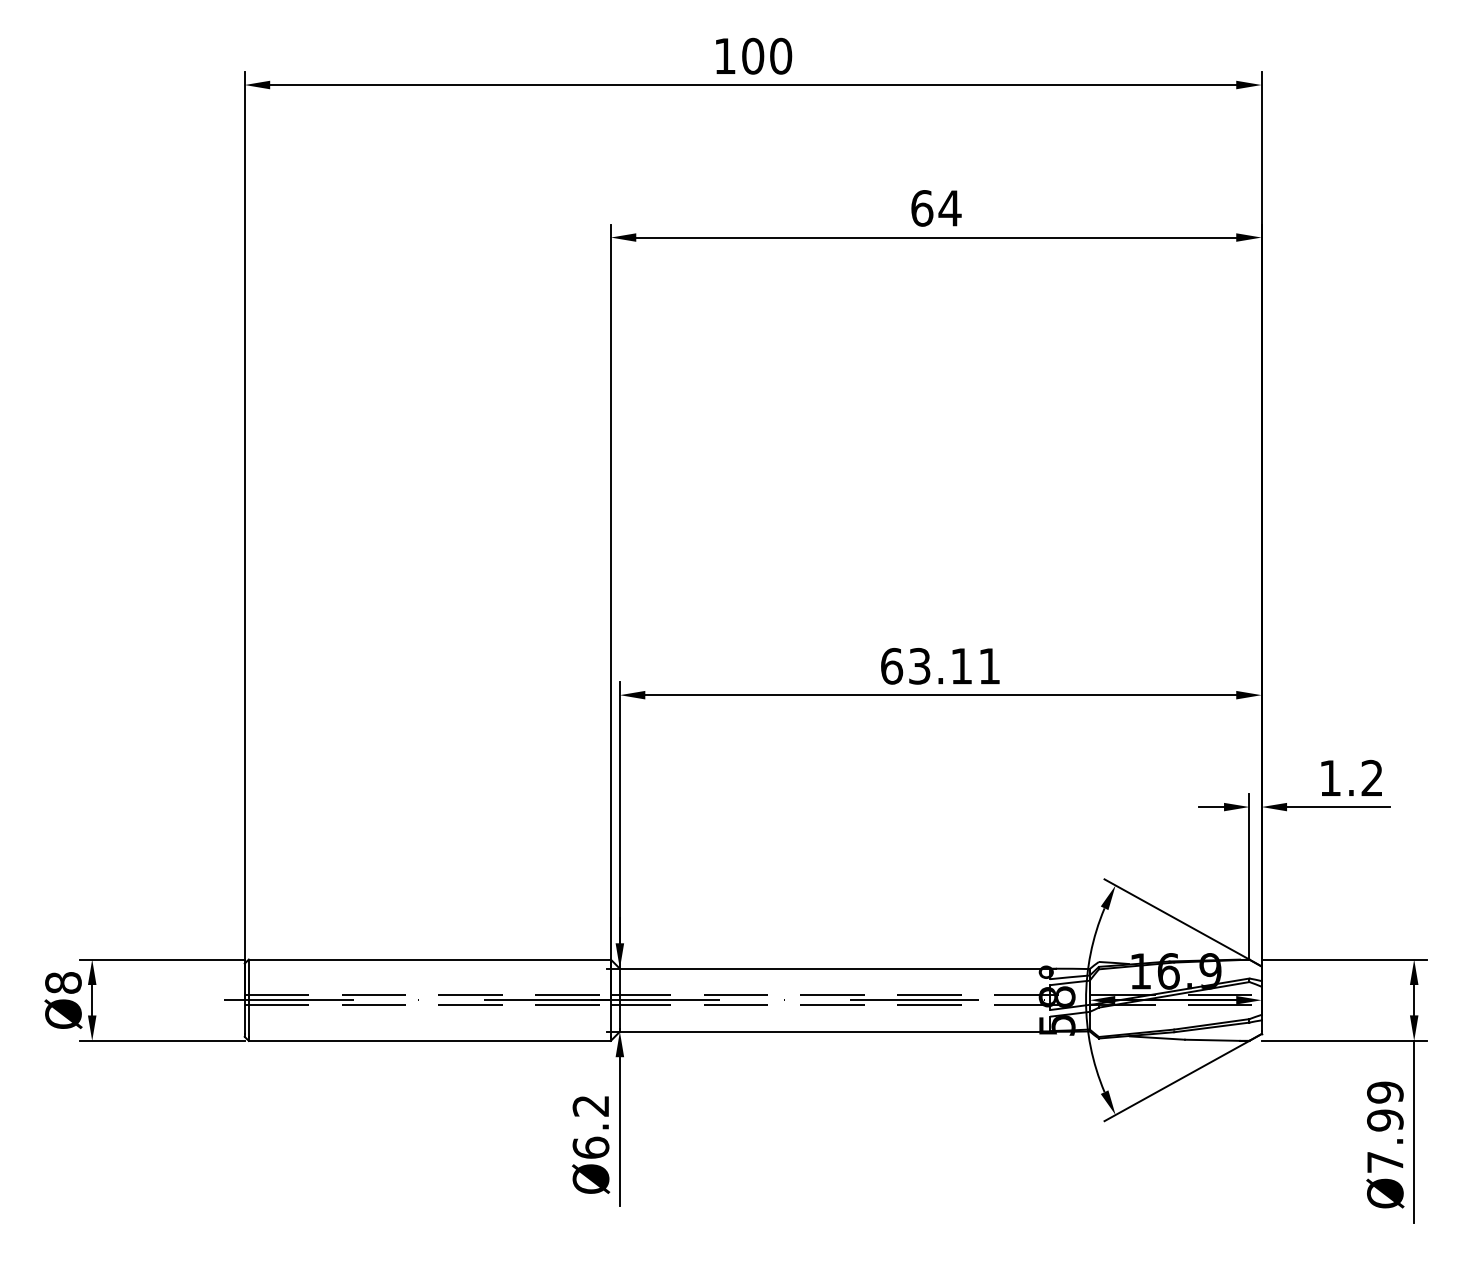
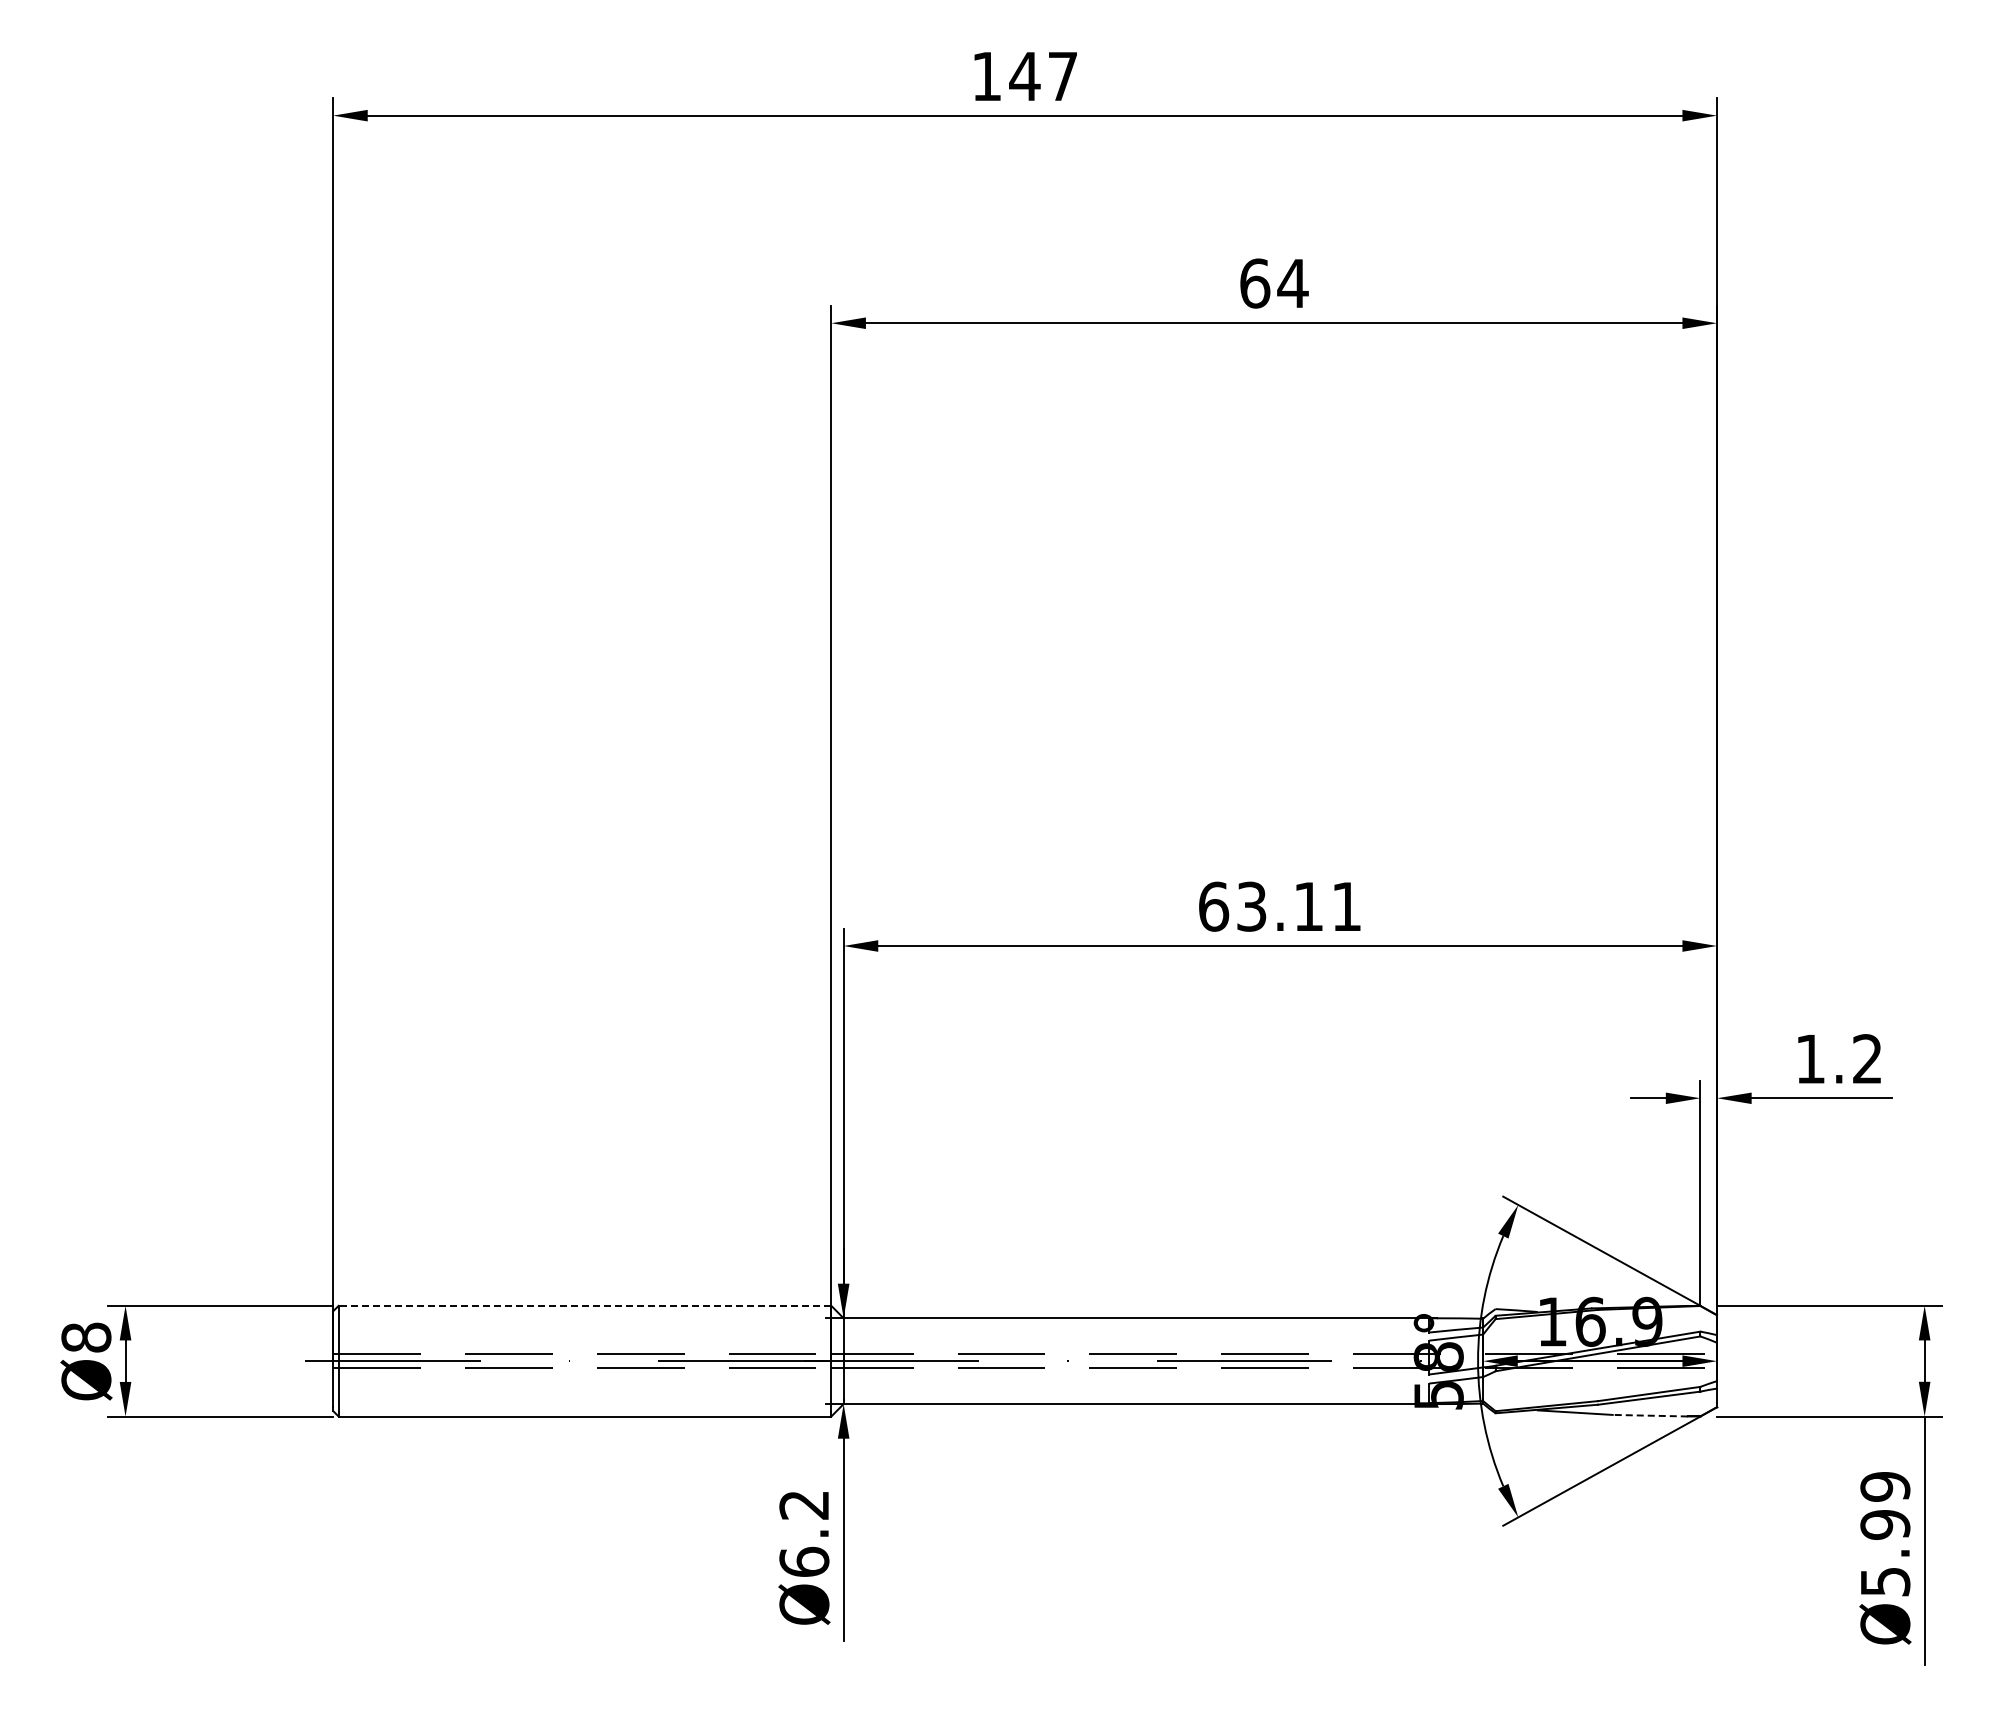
text: (766, 56) -> (1043, 76), 100 -> 147
line: (429, 959) -> (584, 1305), solid -> dashed
line: (1212, 1040) -> (1650, 1415), solid -> dashed
text: (1385, 1162) -> (1885, 1582), Ø7.99 -> Ø5.99

